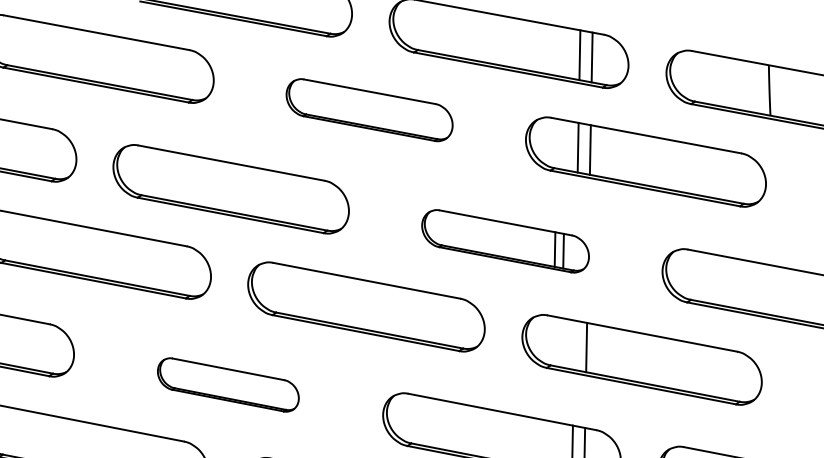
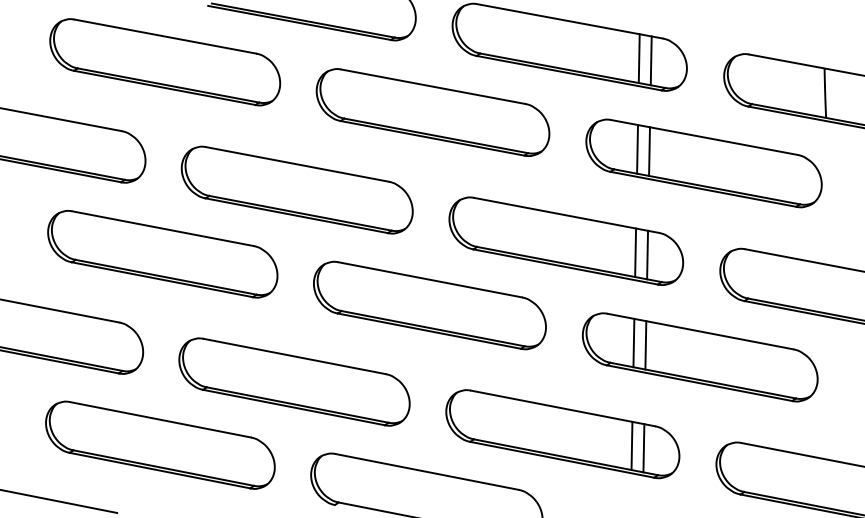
part: (369, 110) -> (432, 112), size x1.43
part: (505, 240) -> (566, 240), size x1.43
line: (574, 344) -> (633, 342), added
part: (228, 384) -> (294, 381), size x1.67

